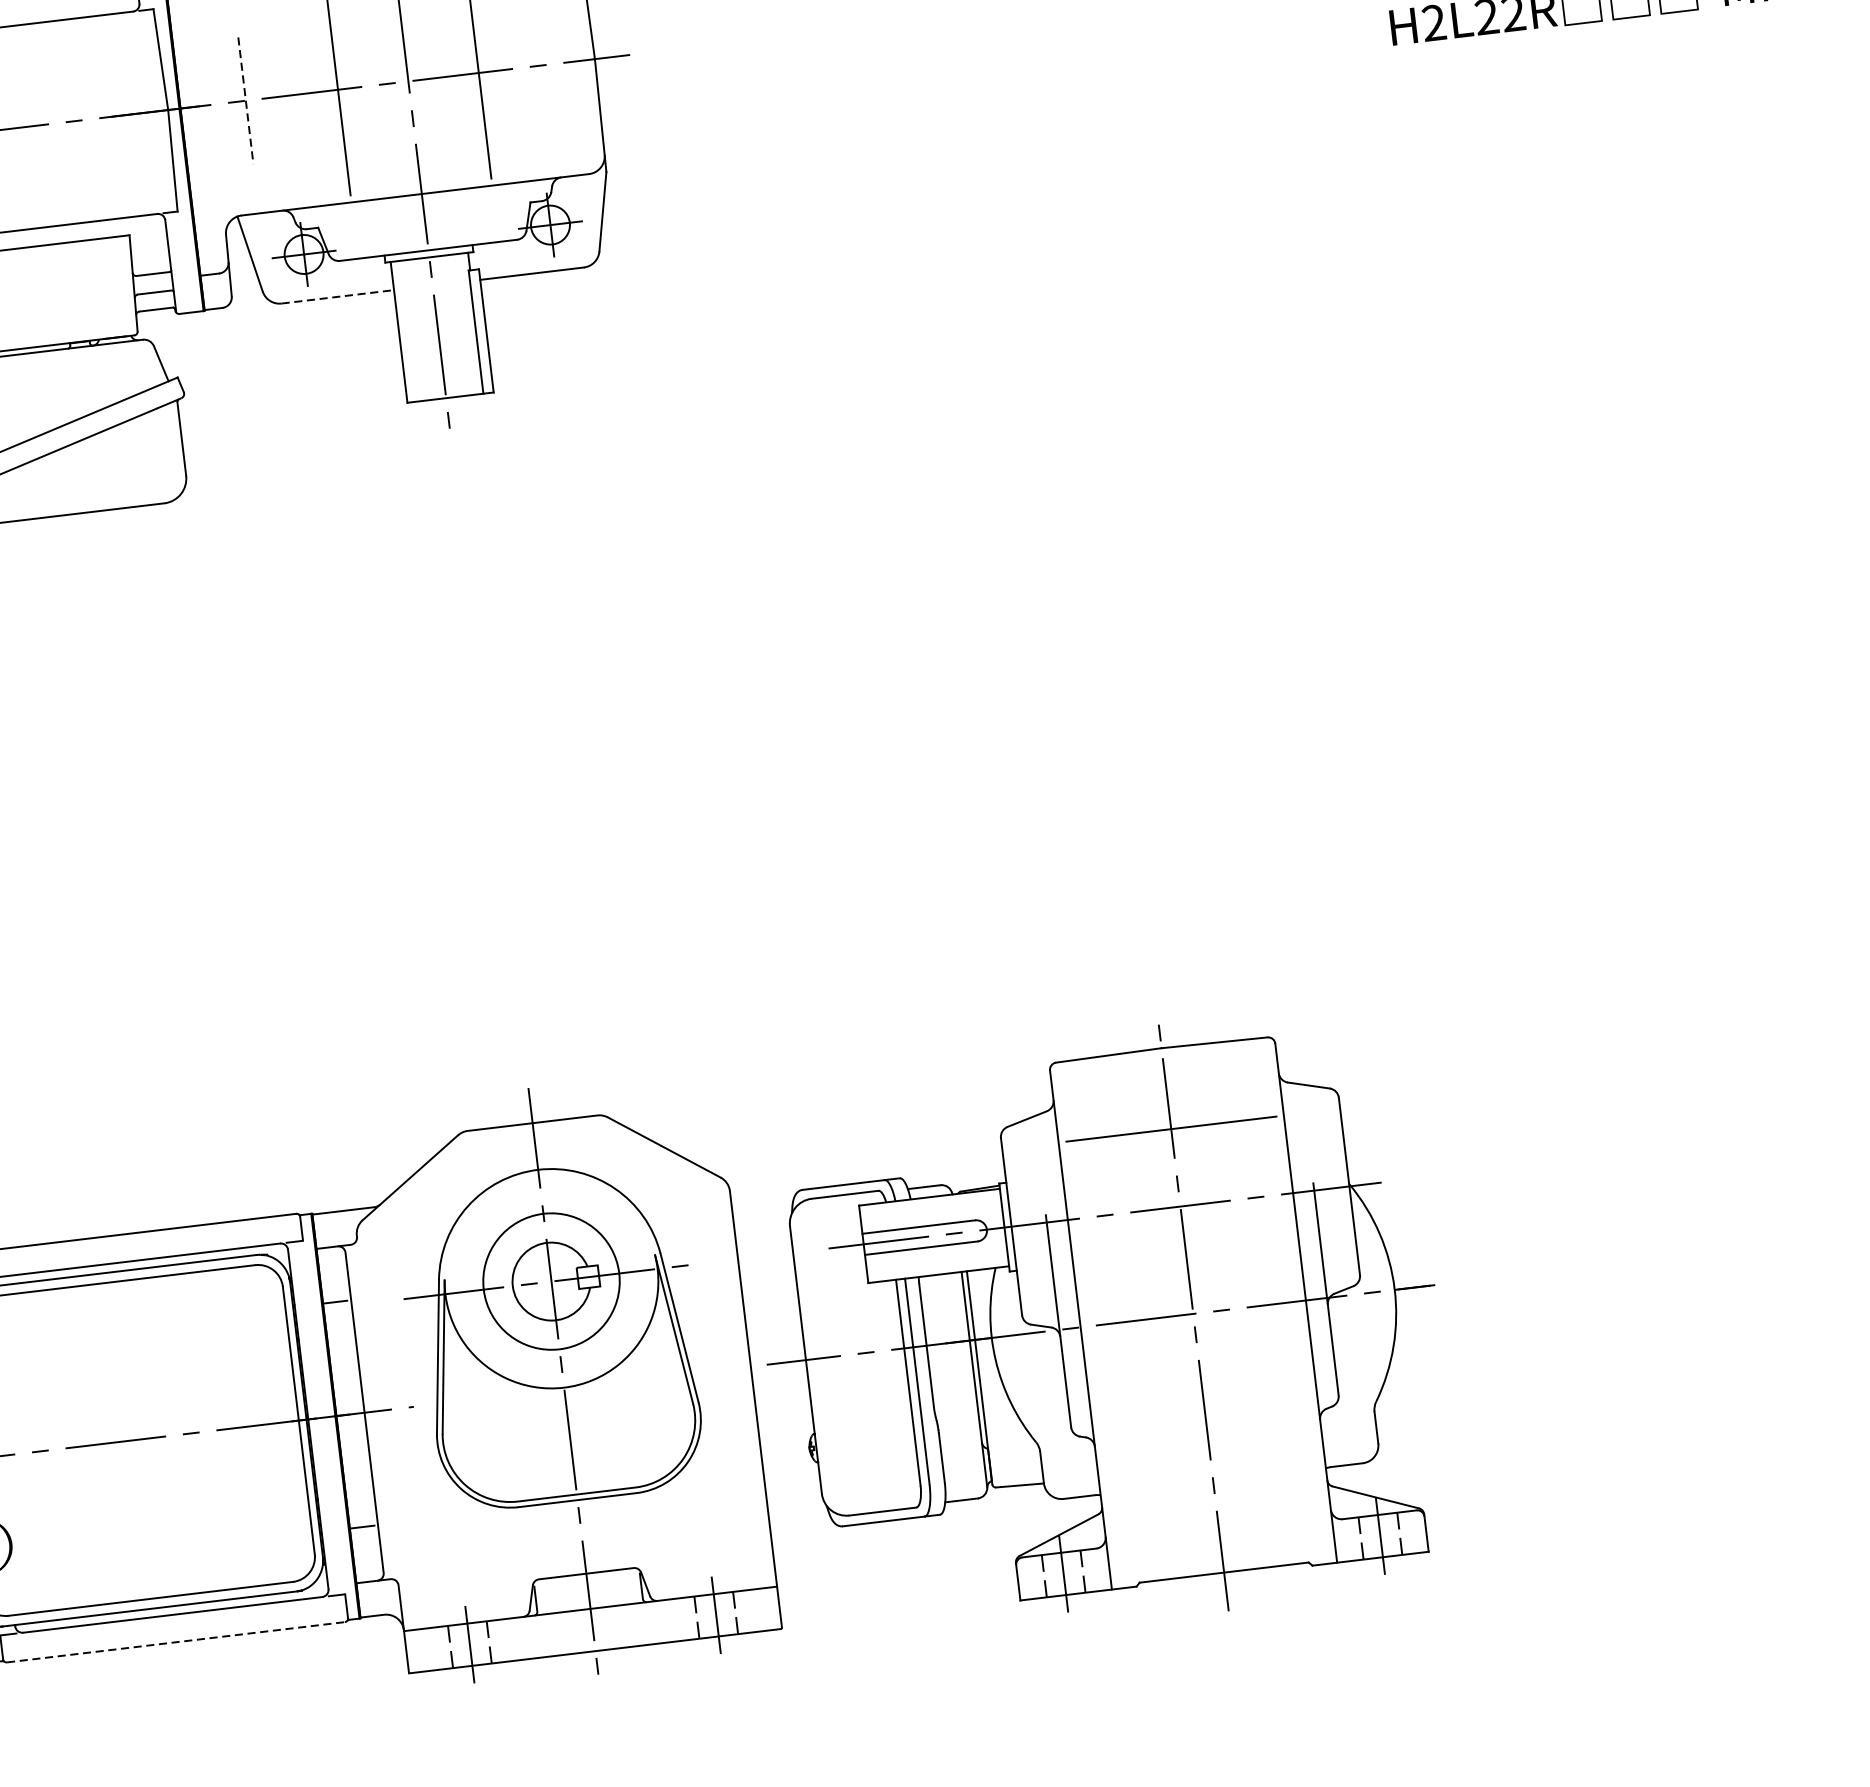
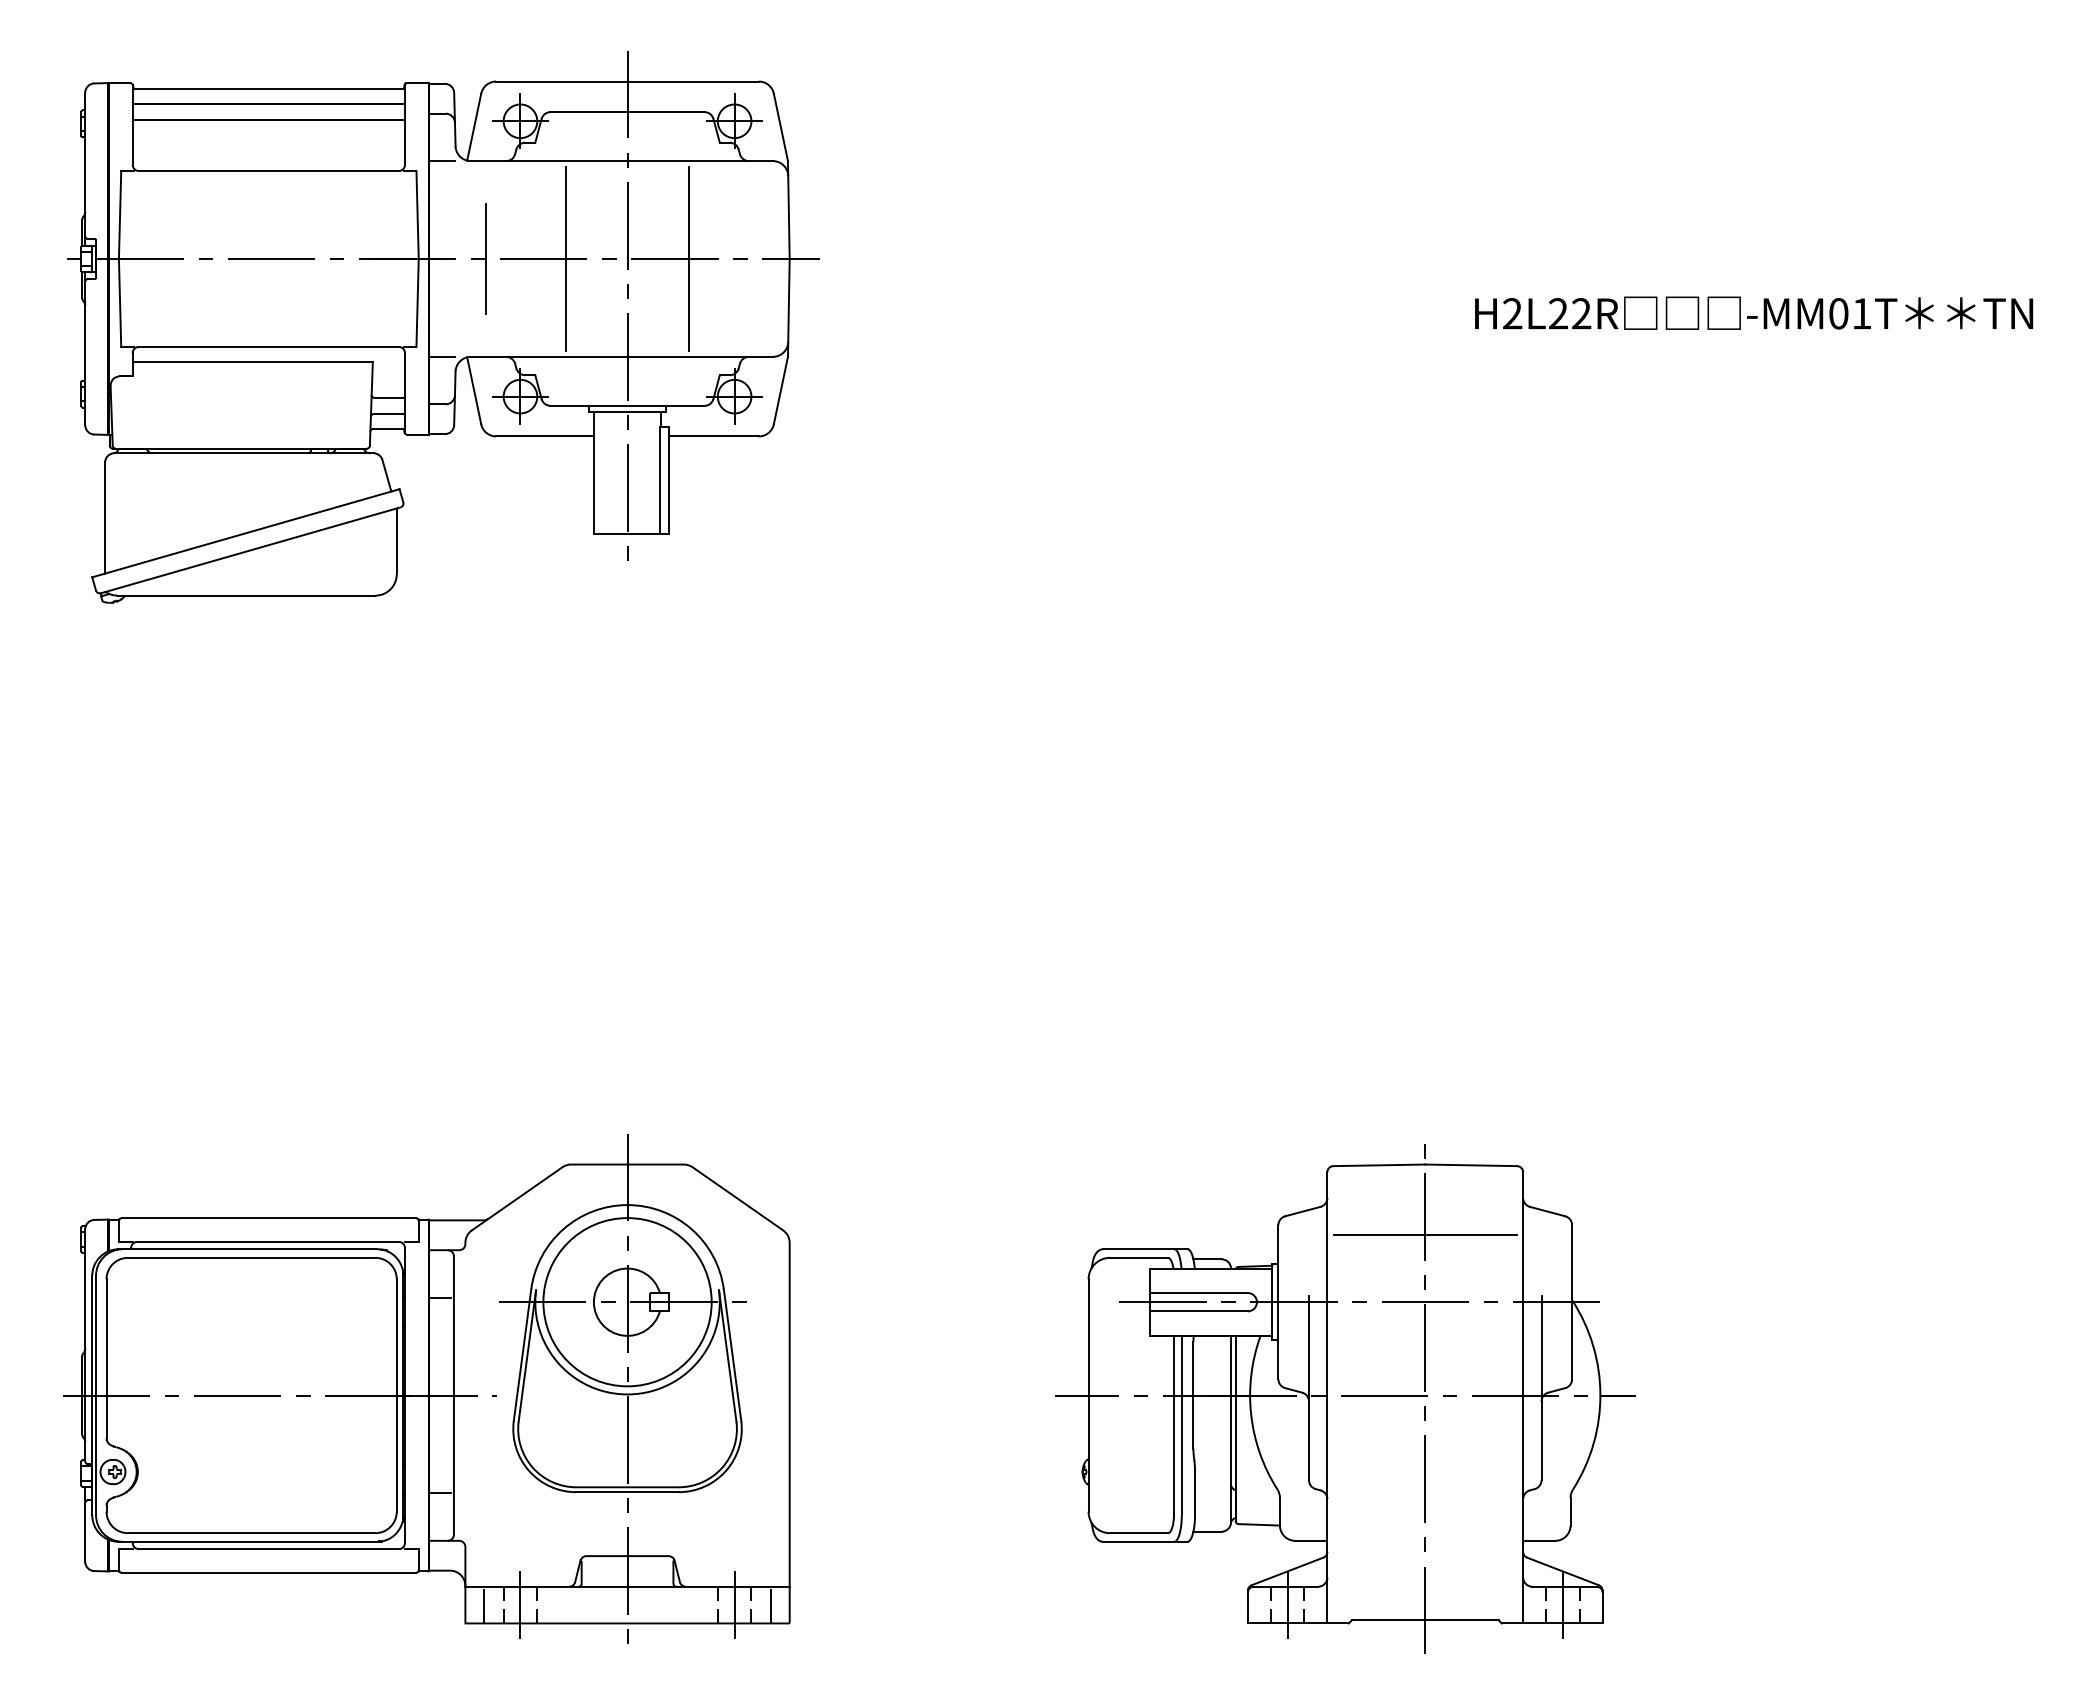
line: (246, 101) -> (486, 259), dashed -> solid
line: (207, 219) -> (441, 356), added
line: (338, 296) -> (545, 436), dashed -> solid
circle: (551, 1281) -> (627, 1302), size x1.43
part: (1101, 1328) -> (1345, 1398), moved
line: (758, 1611) -> (771, 1606), added
line: (175, 1641) -> (268, 1572), dashed -> solid
line: (427, 1651) -> (483, 1606), added

